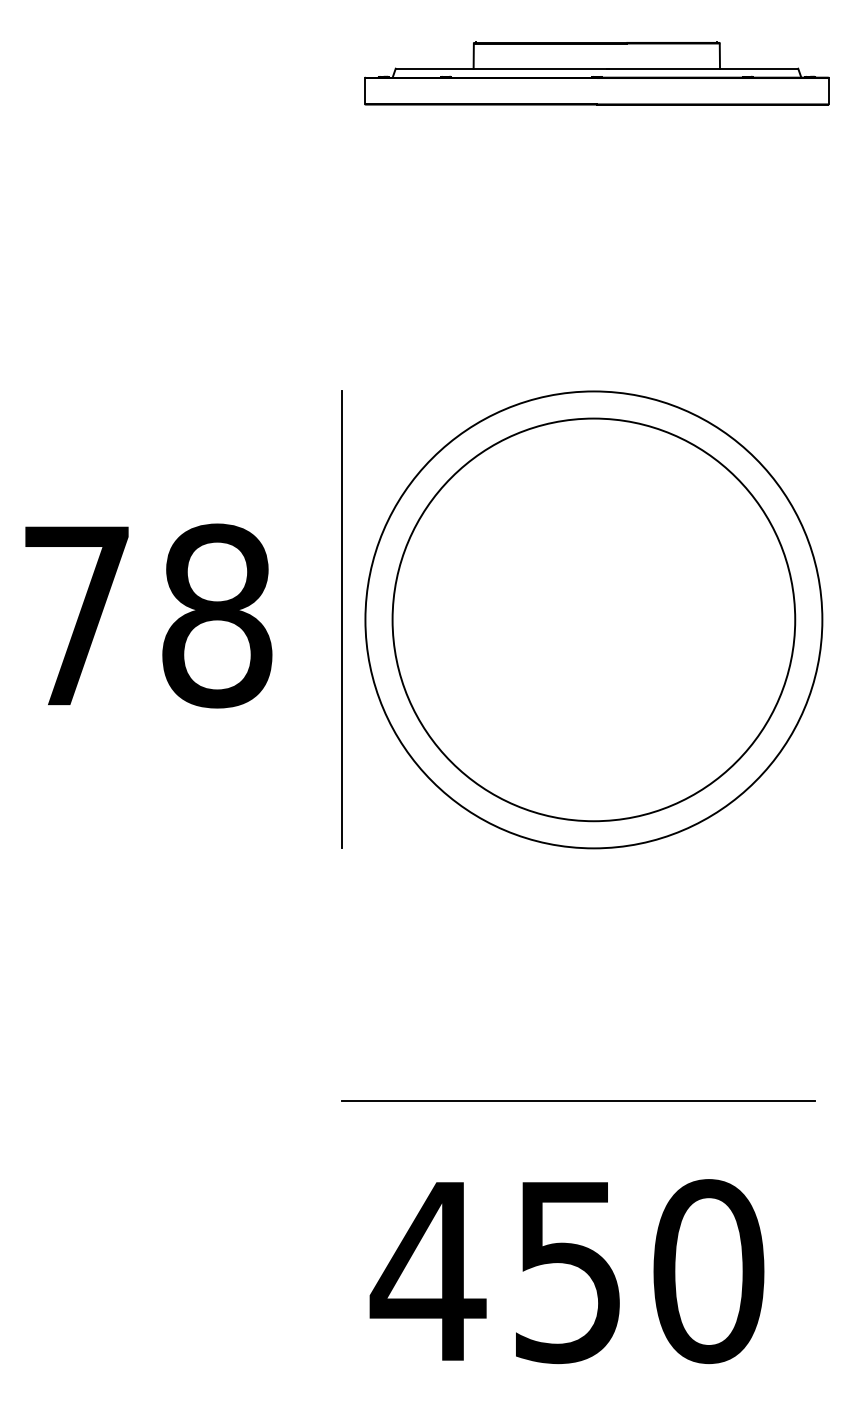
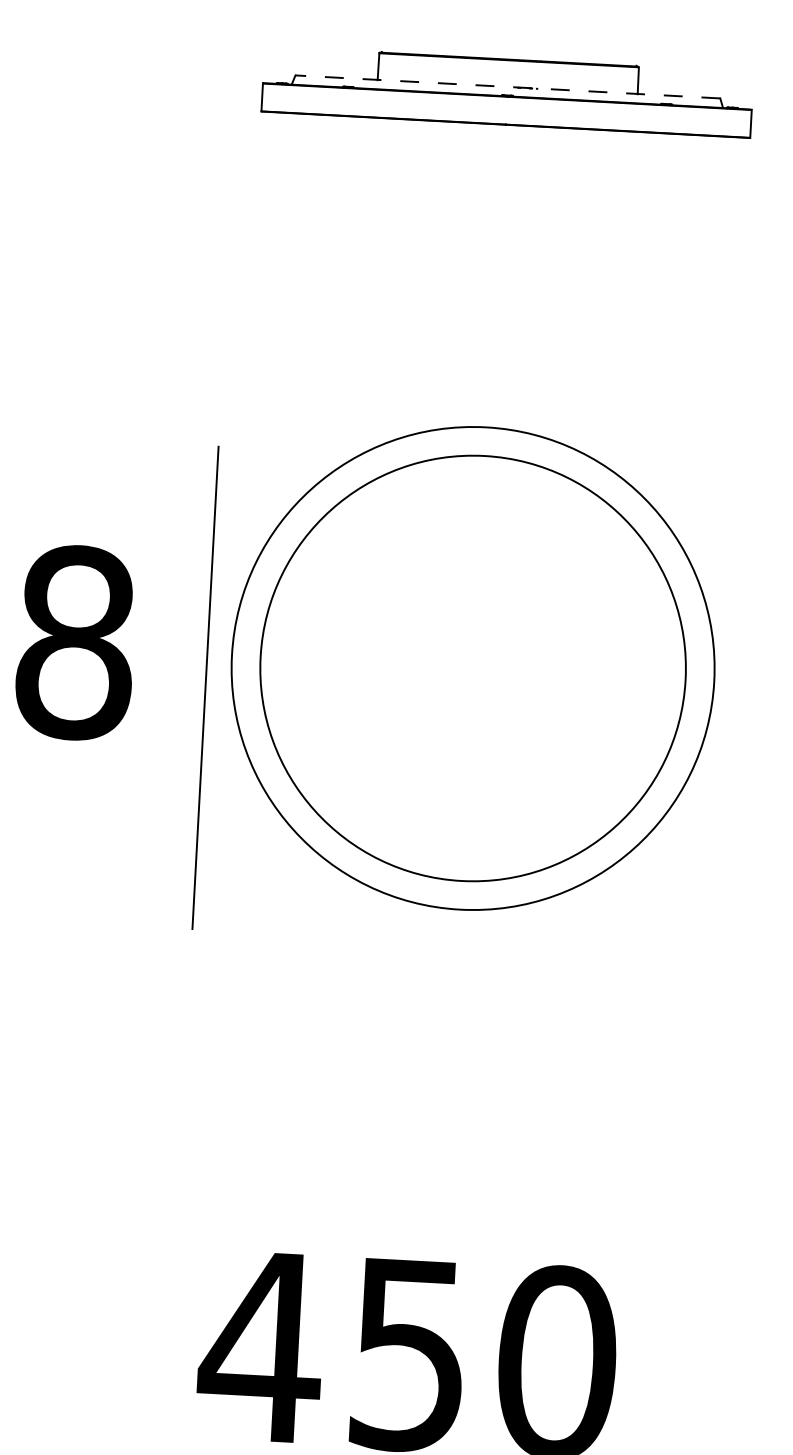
line: (596, 68) -> (507, 86), solid -> dashed
line: (341, 619) -> (204, 687), moved
line: (578, 1100) -> (429, 1174), removed

